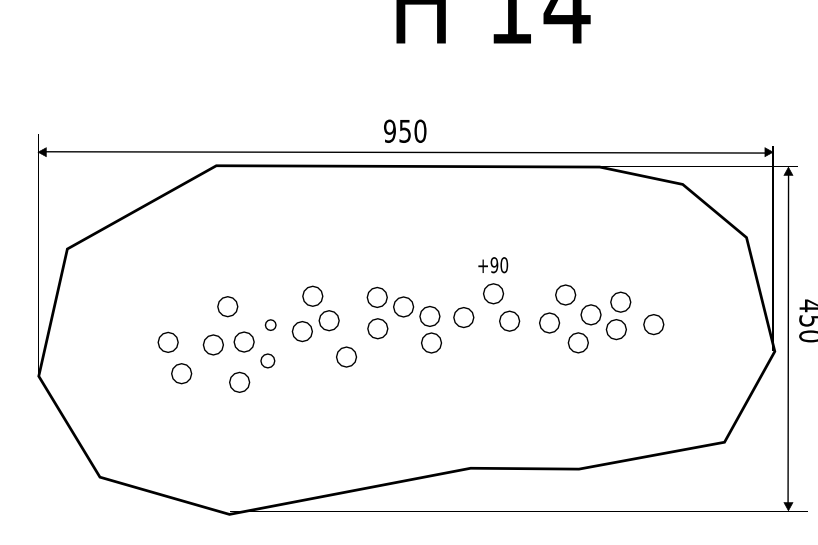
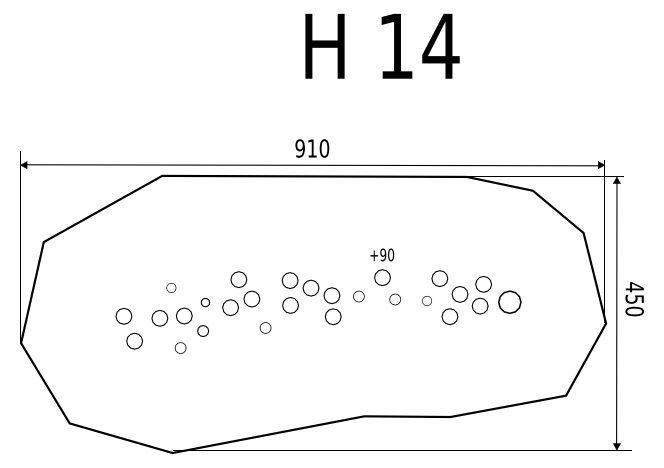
text: (404, 131) -> (311, 148), 950 -> 910
part: (228, 306) -> (171, 287), size x0.6
part: (463, 317) -> (358, 296), size x0.7
part: (508, 321) -> (394, 299), size x0.7
part: (548, 322) -> (426, 300), size x0.6
part: (653, 323) -> (509, 301), size x1.4
part: (346, 356) -> (265, 327), size x0.7
part: (239, 381) -> (180, 347), size x0.7

